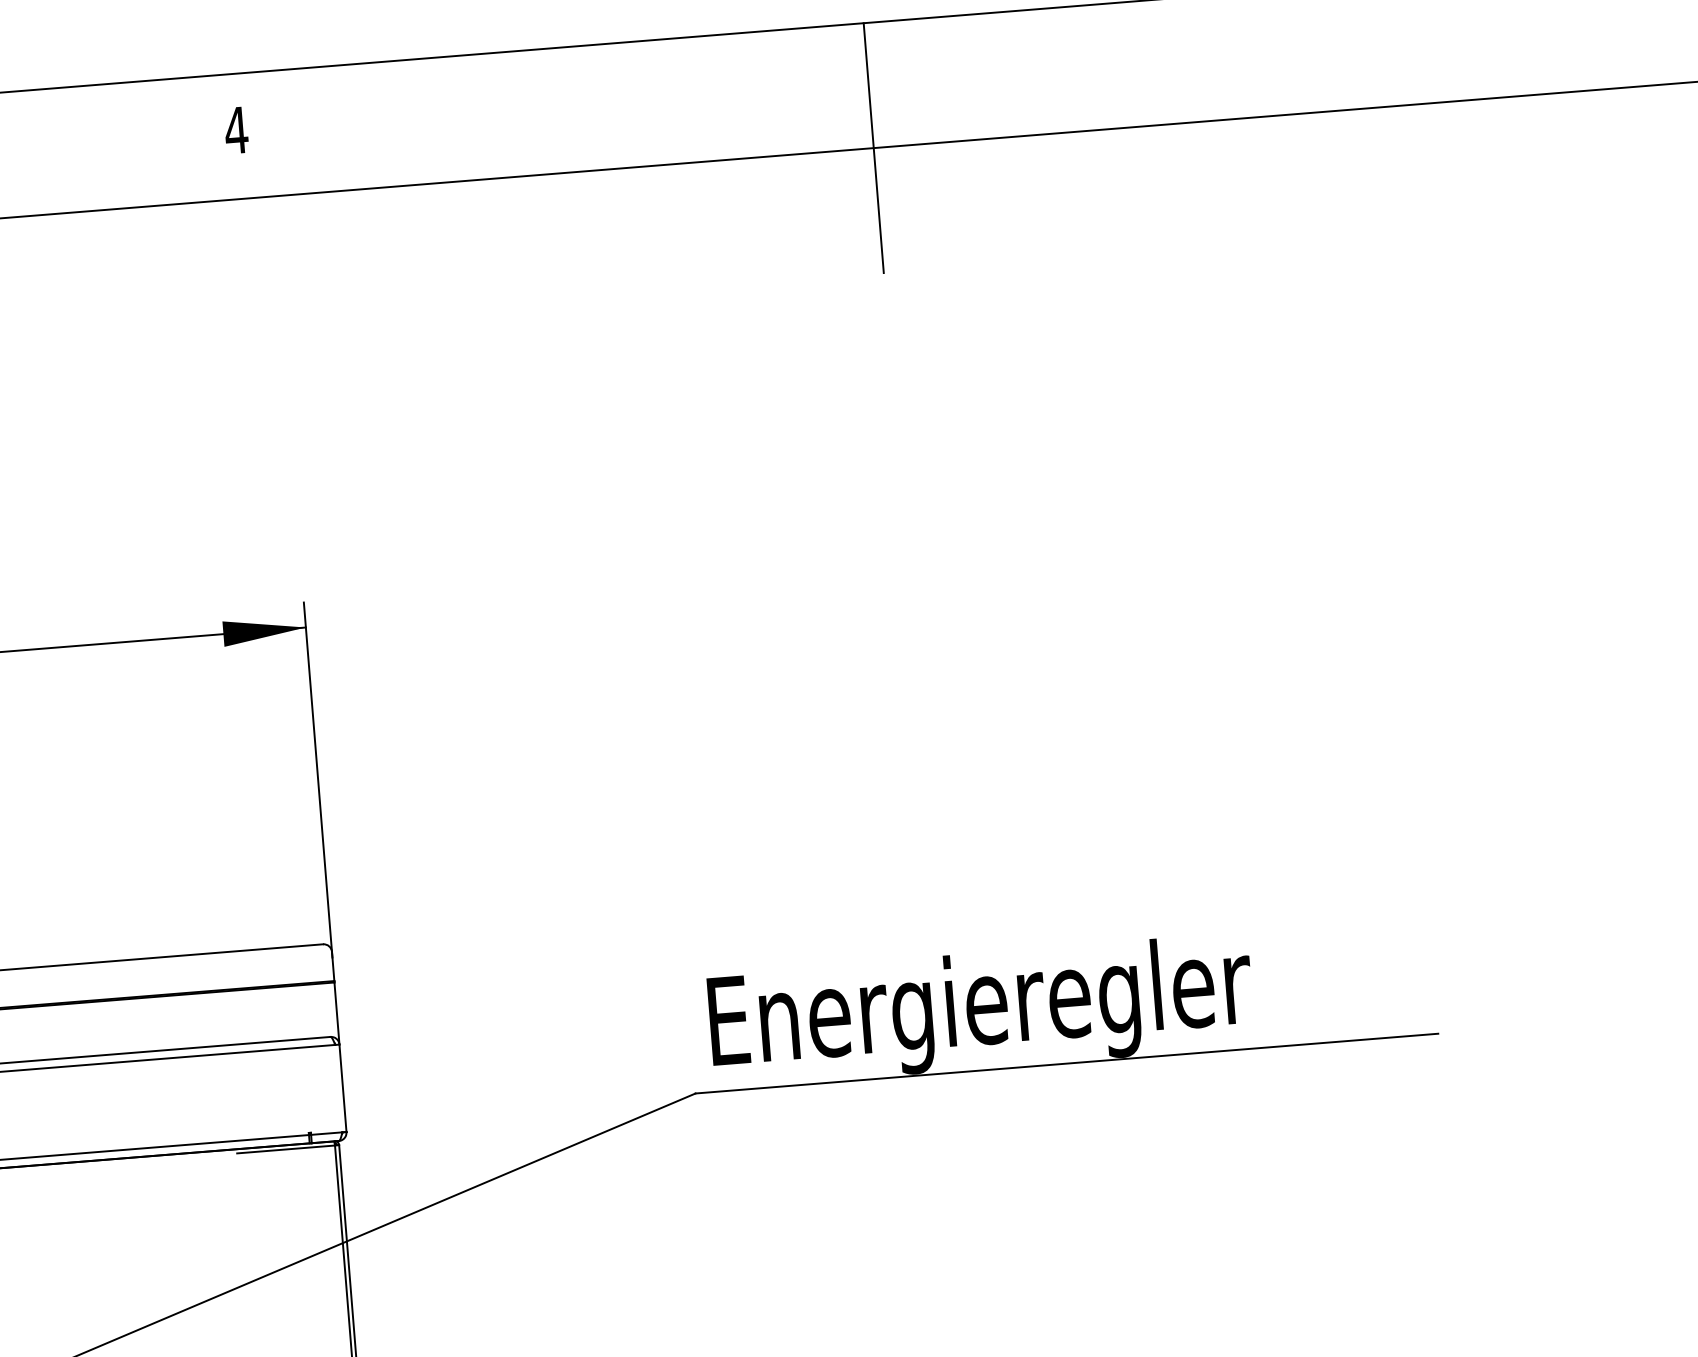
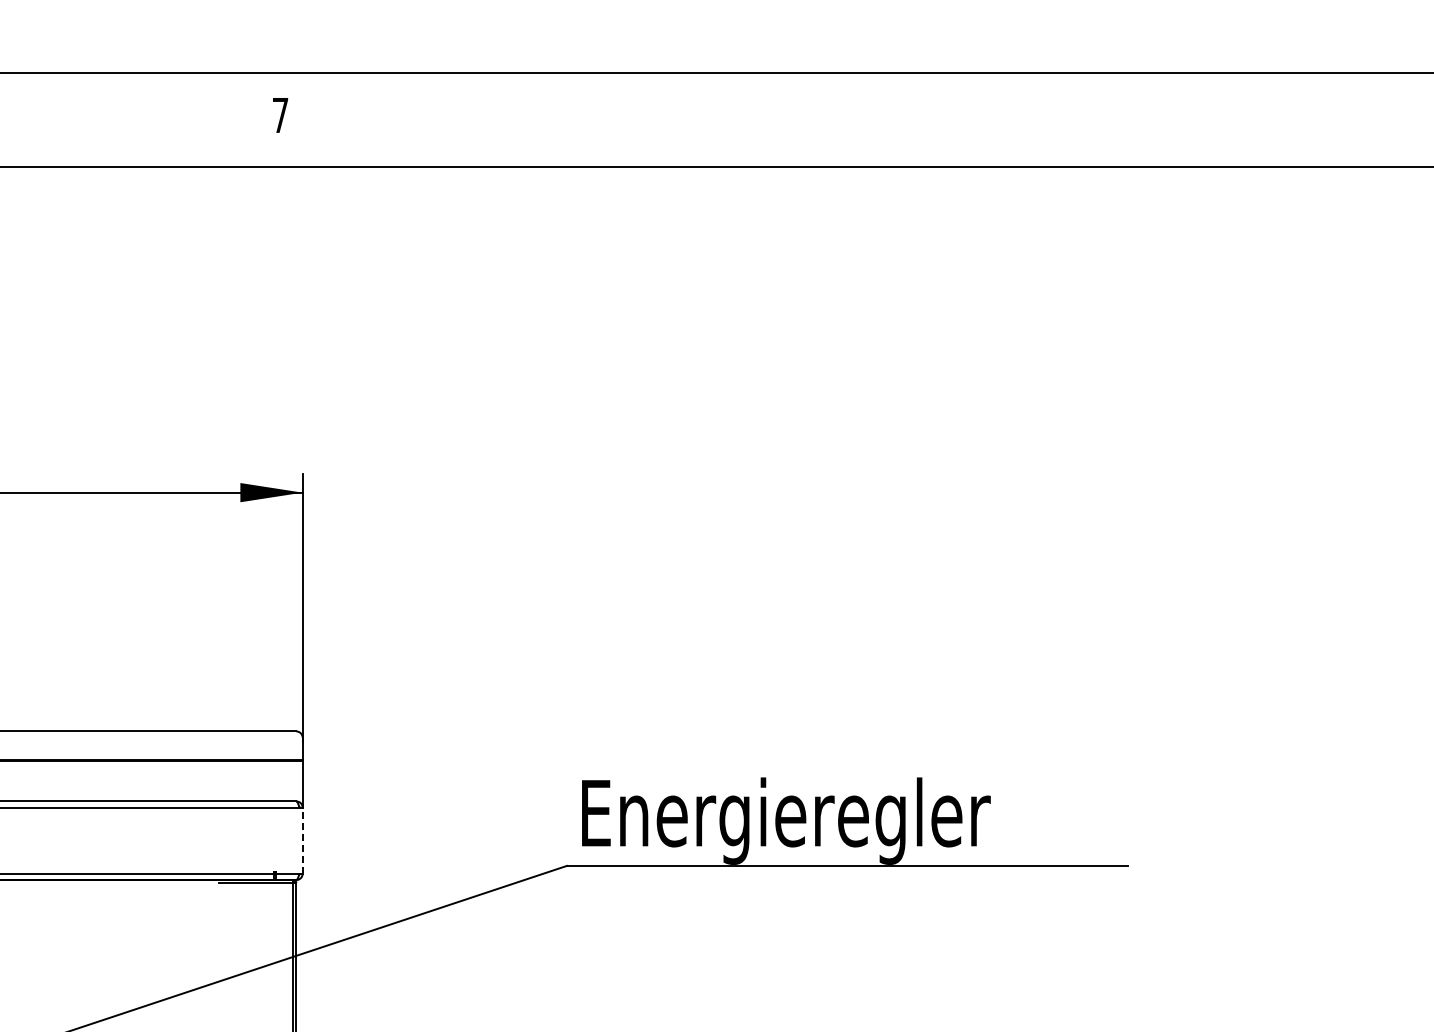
text: (236, 130) -> (280, 115), 4 -> 7
line: (873, 147) -> (757, 166), removed
line: (342, 1088) -> (302, 840), solid -> dashed

